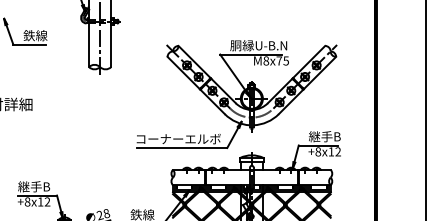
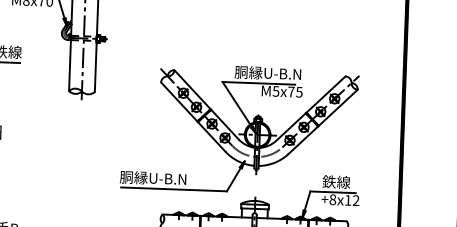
text: (266, 60) -> (276, 90), M8x75 -> M5x75
text: (324, 136) -> (340, 182), 継手B -> 鉄線
text: (177, 138) -> (169, 178), コーナーエルボ -> 胴縁U-B.N

